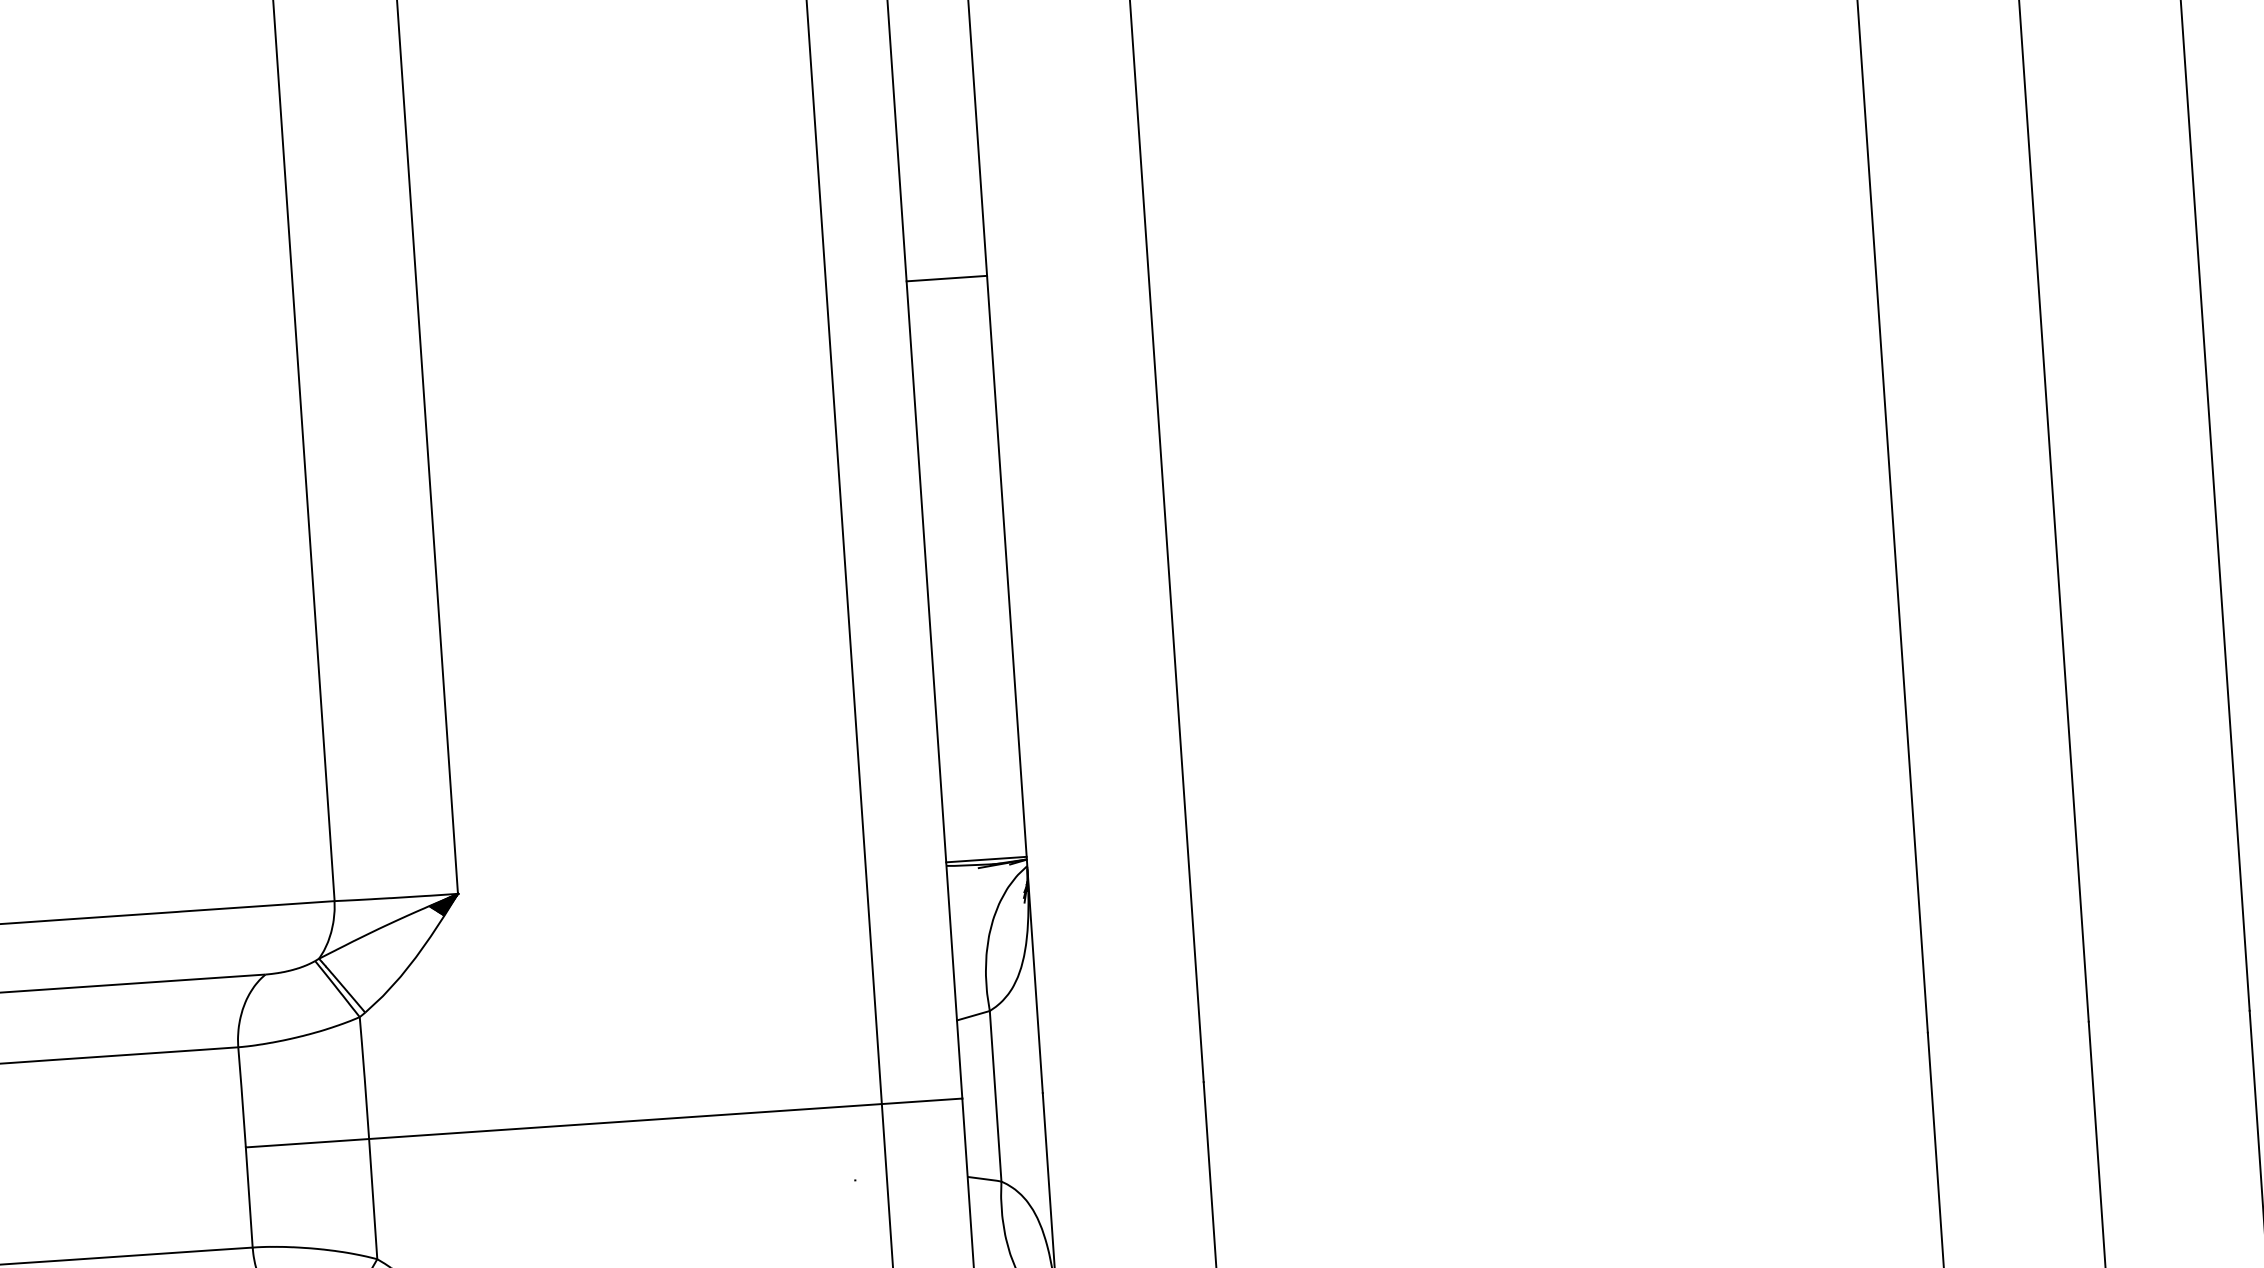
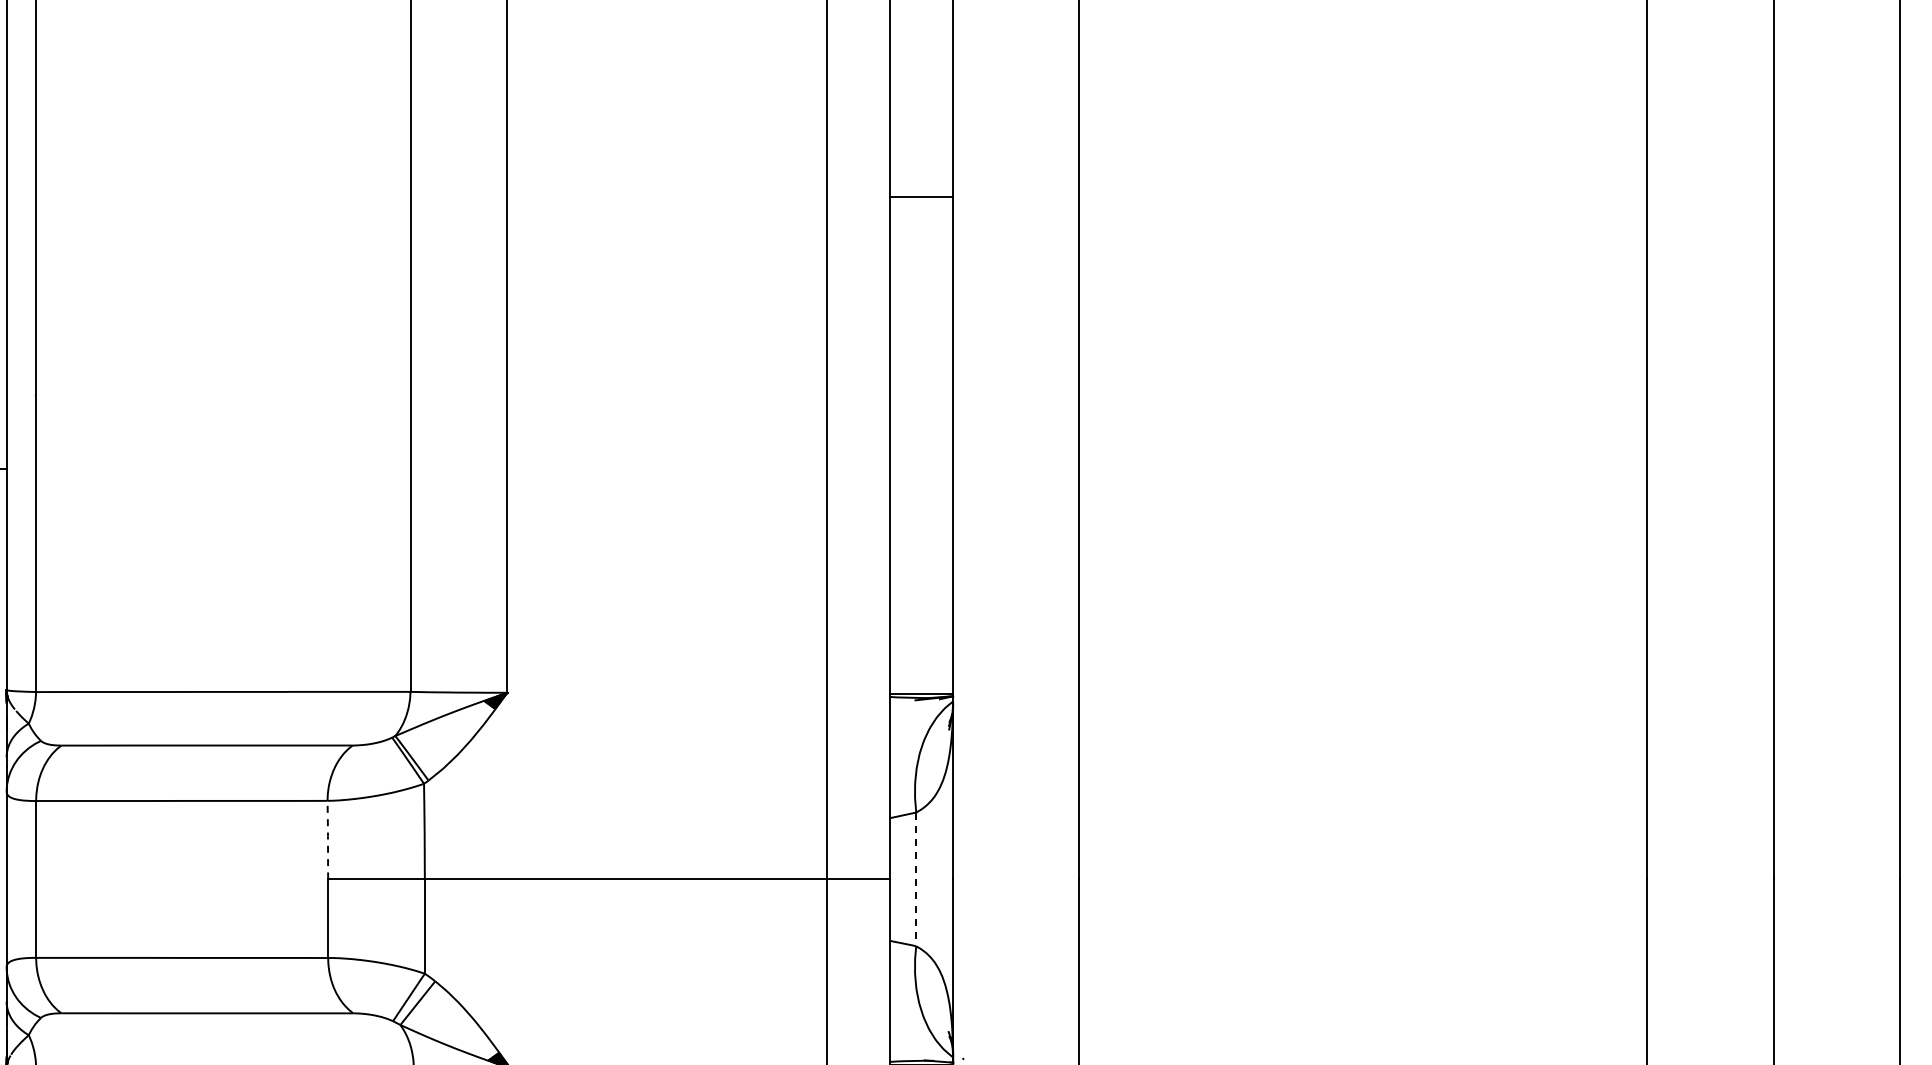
line: (946, 278) -> (921, 197), moved
line: (241, 1095) -> (327, 838), solid -> dashed
line: (995, 1096) -> (916, 879), solid -> dashed

